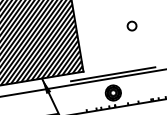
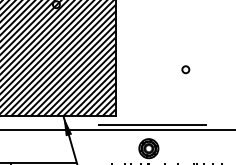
circle: (131, 26) -> (185, 69), size x0.62

